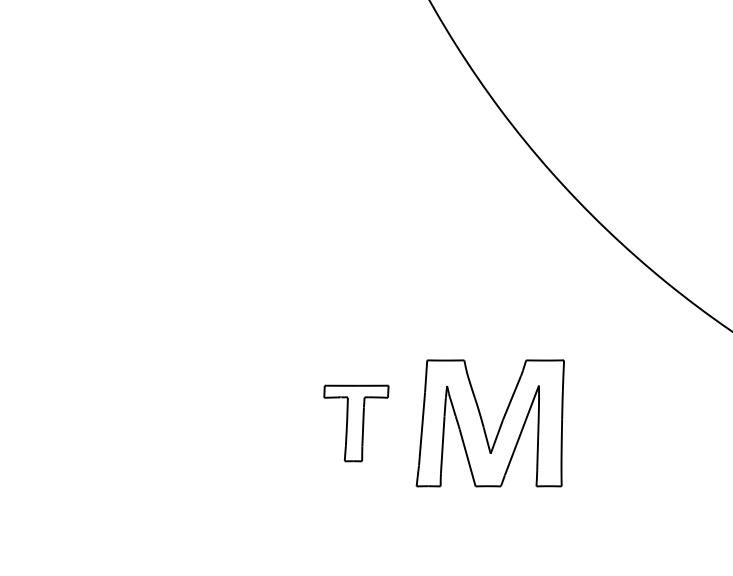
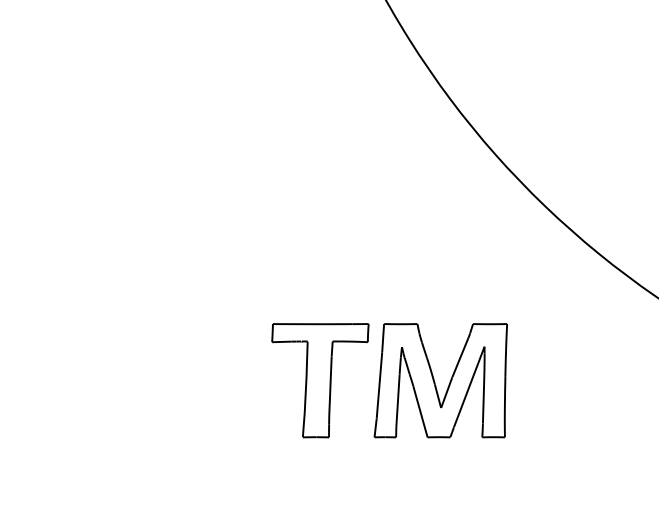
part: (356, 423) -> (320, 380), size x1.67

